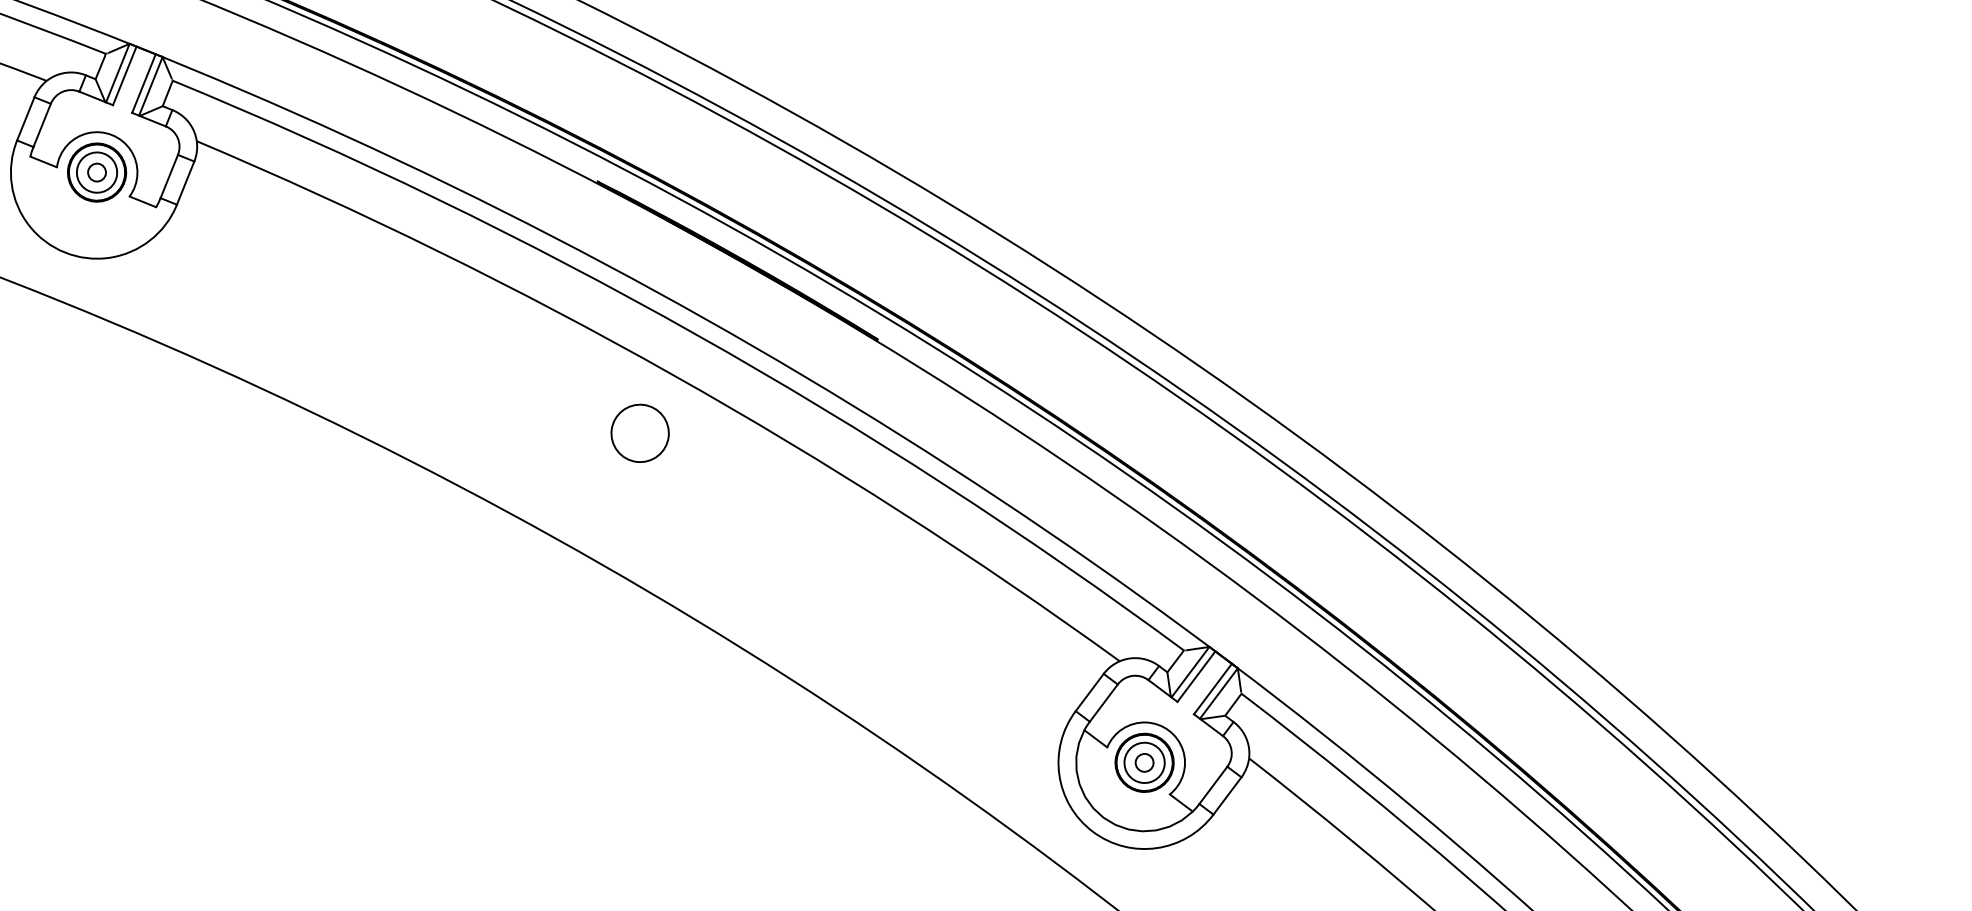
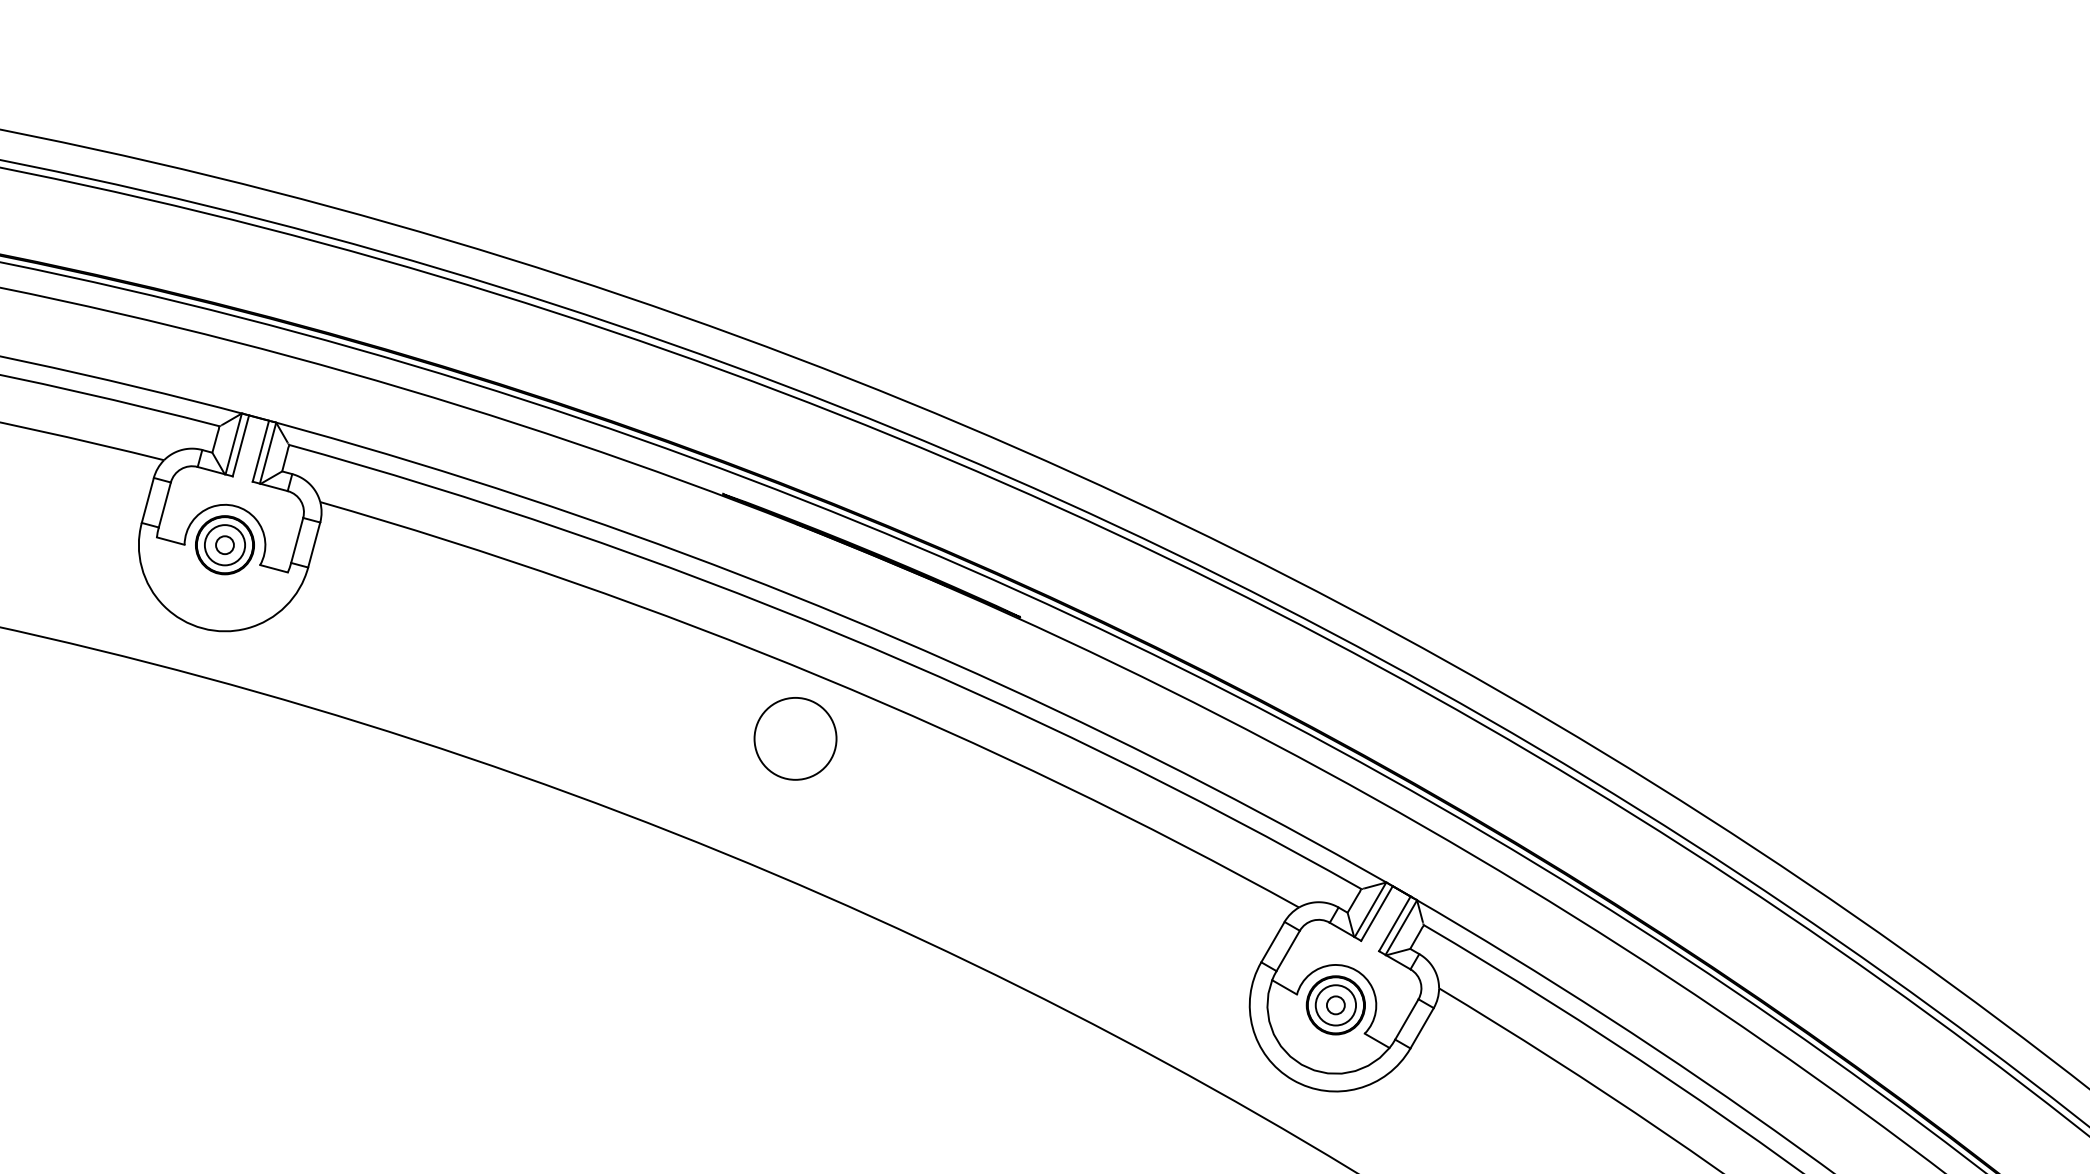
circle: (640, 433) -> (795, 738), size x1.43

